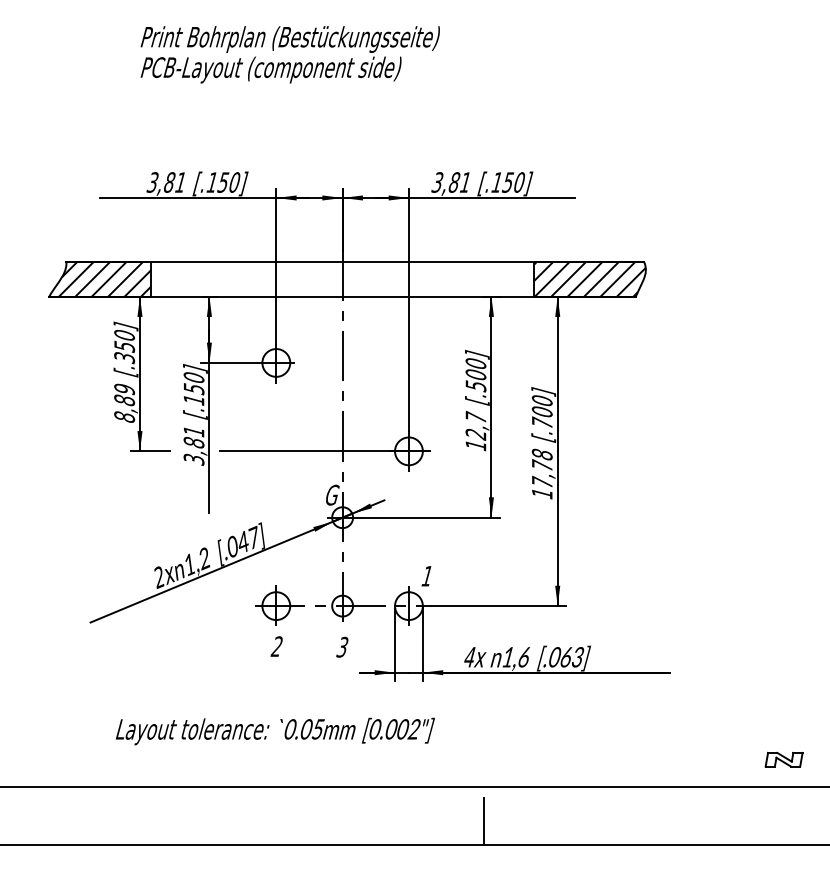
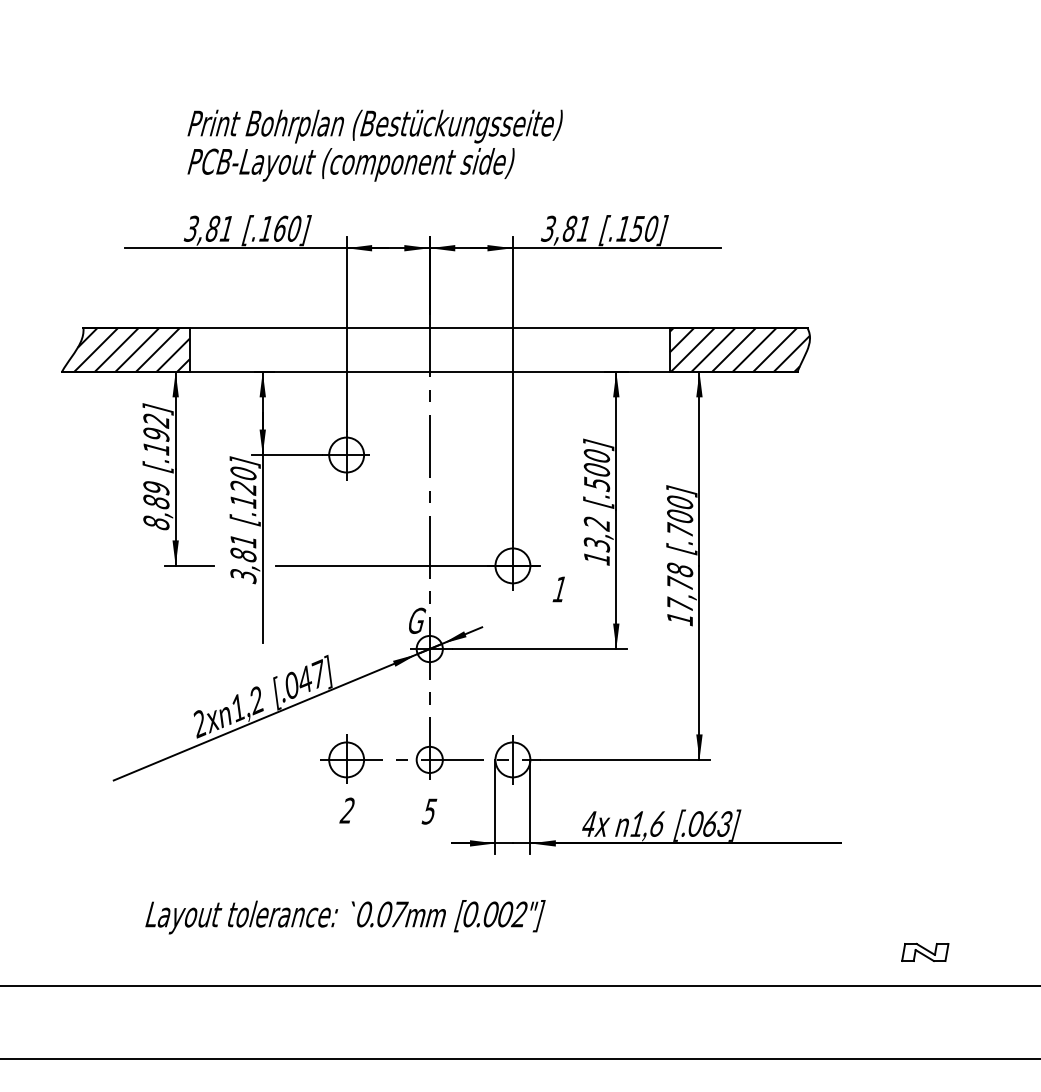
text: (289, 54) -> (374, 145), moved
text: (223, 182) -> (280, 228), [.150] -> [.160]
text: (124, 346) -> (156, 434), [.350] -> [.192]
text: (194, 388) -> (243, 487), [.150] -> [.120]
text: (475, 425) -> (596, 533), 12,7 -> 13,2
text: (426, 576) -> (558, 589), moved
text: (344, 646) -> (431, 810), 3 -> 5
text: (318, 729) -> (399, 914), 0.05mm -> 0.07mm
part: (784, 758) -> (925, 951), moved
line: (484, 821) -> (607, 1030), removed

